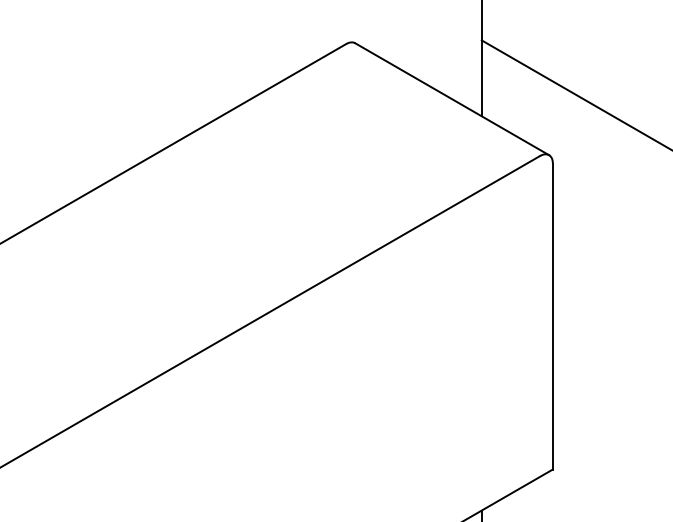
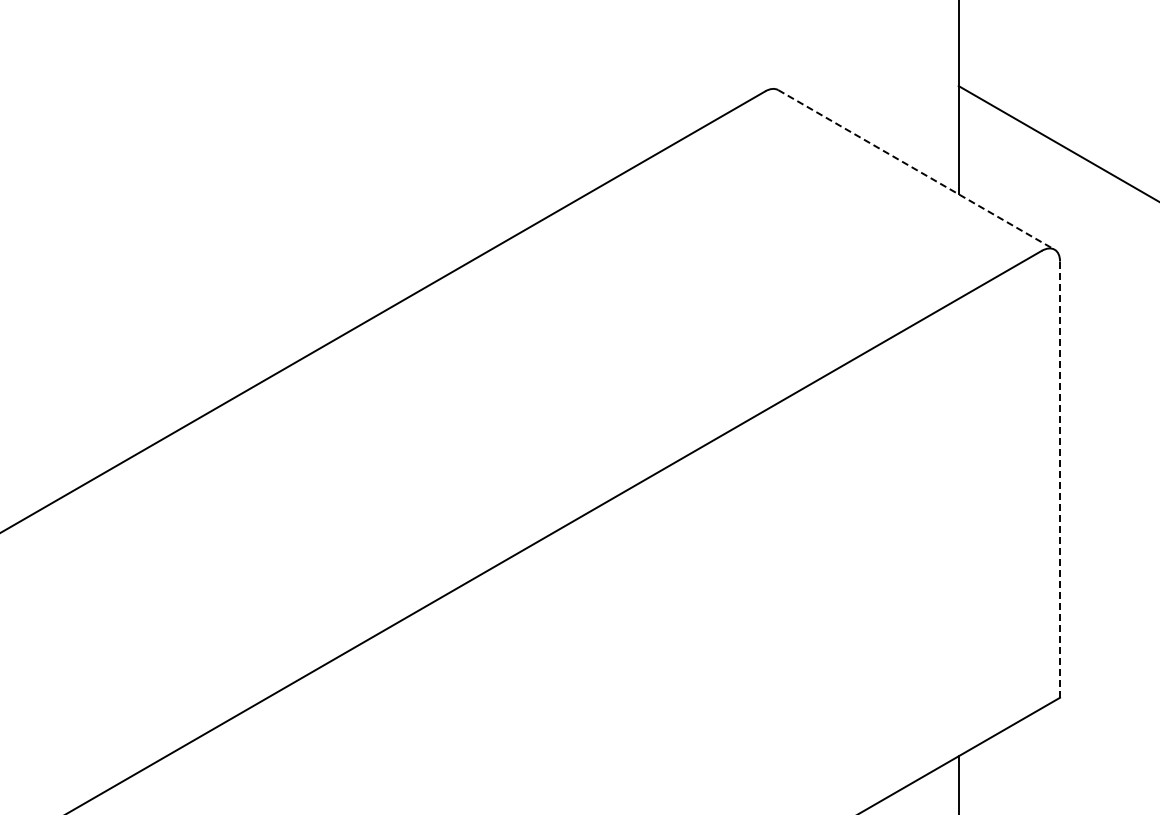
line: (452, 98) -> (916, 169), solid -> dashed
line: (553, 316) -> (1060, 479), solid -> dashed

